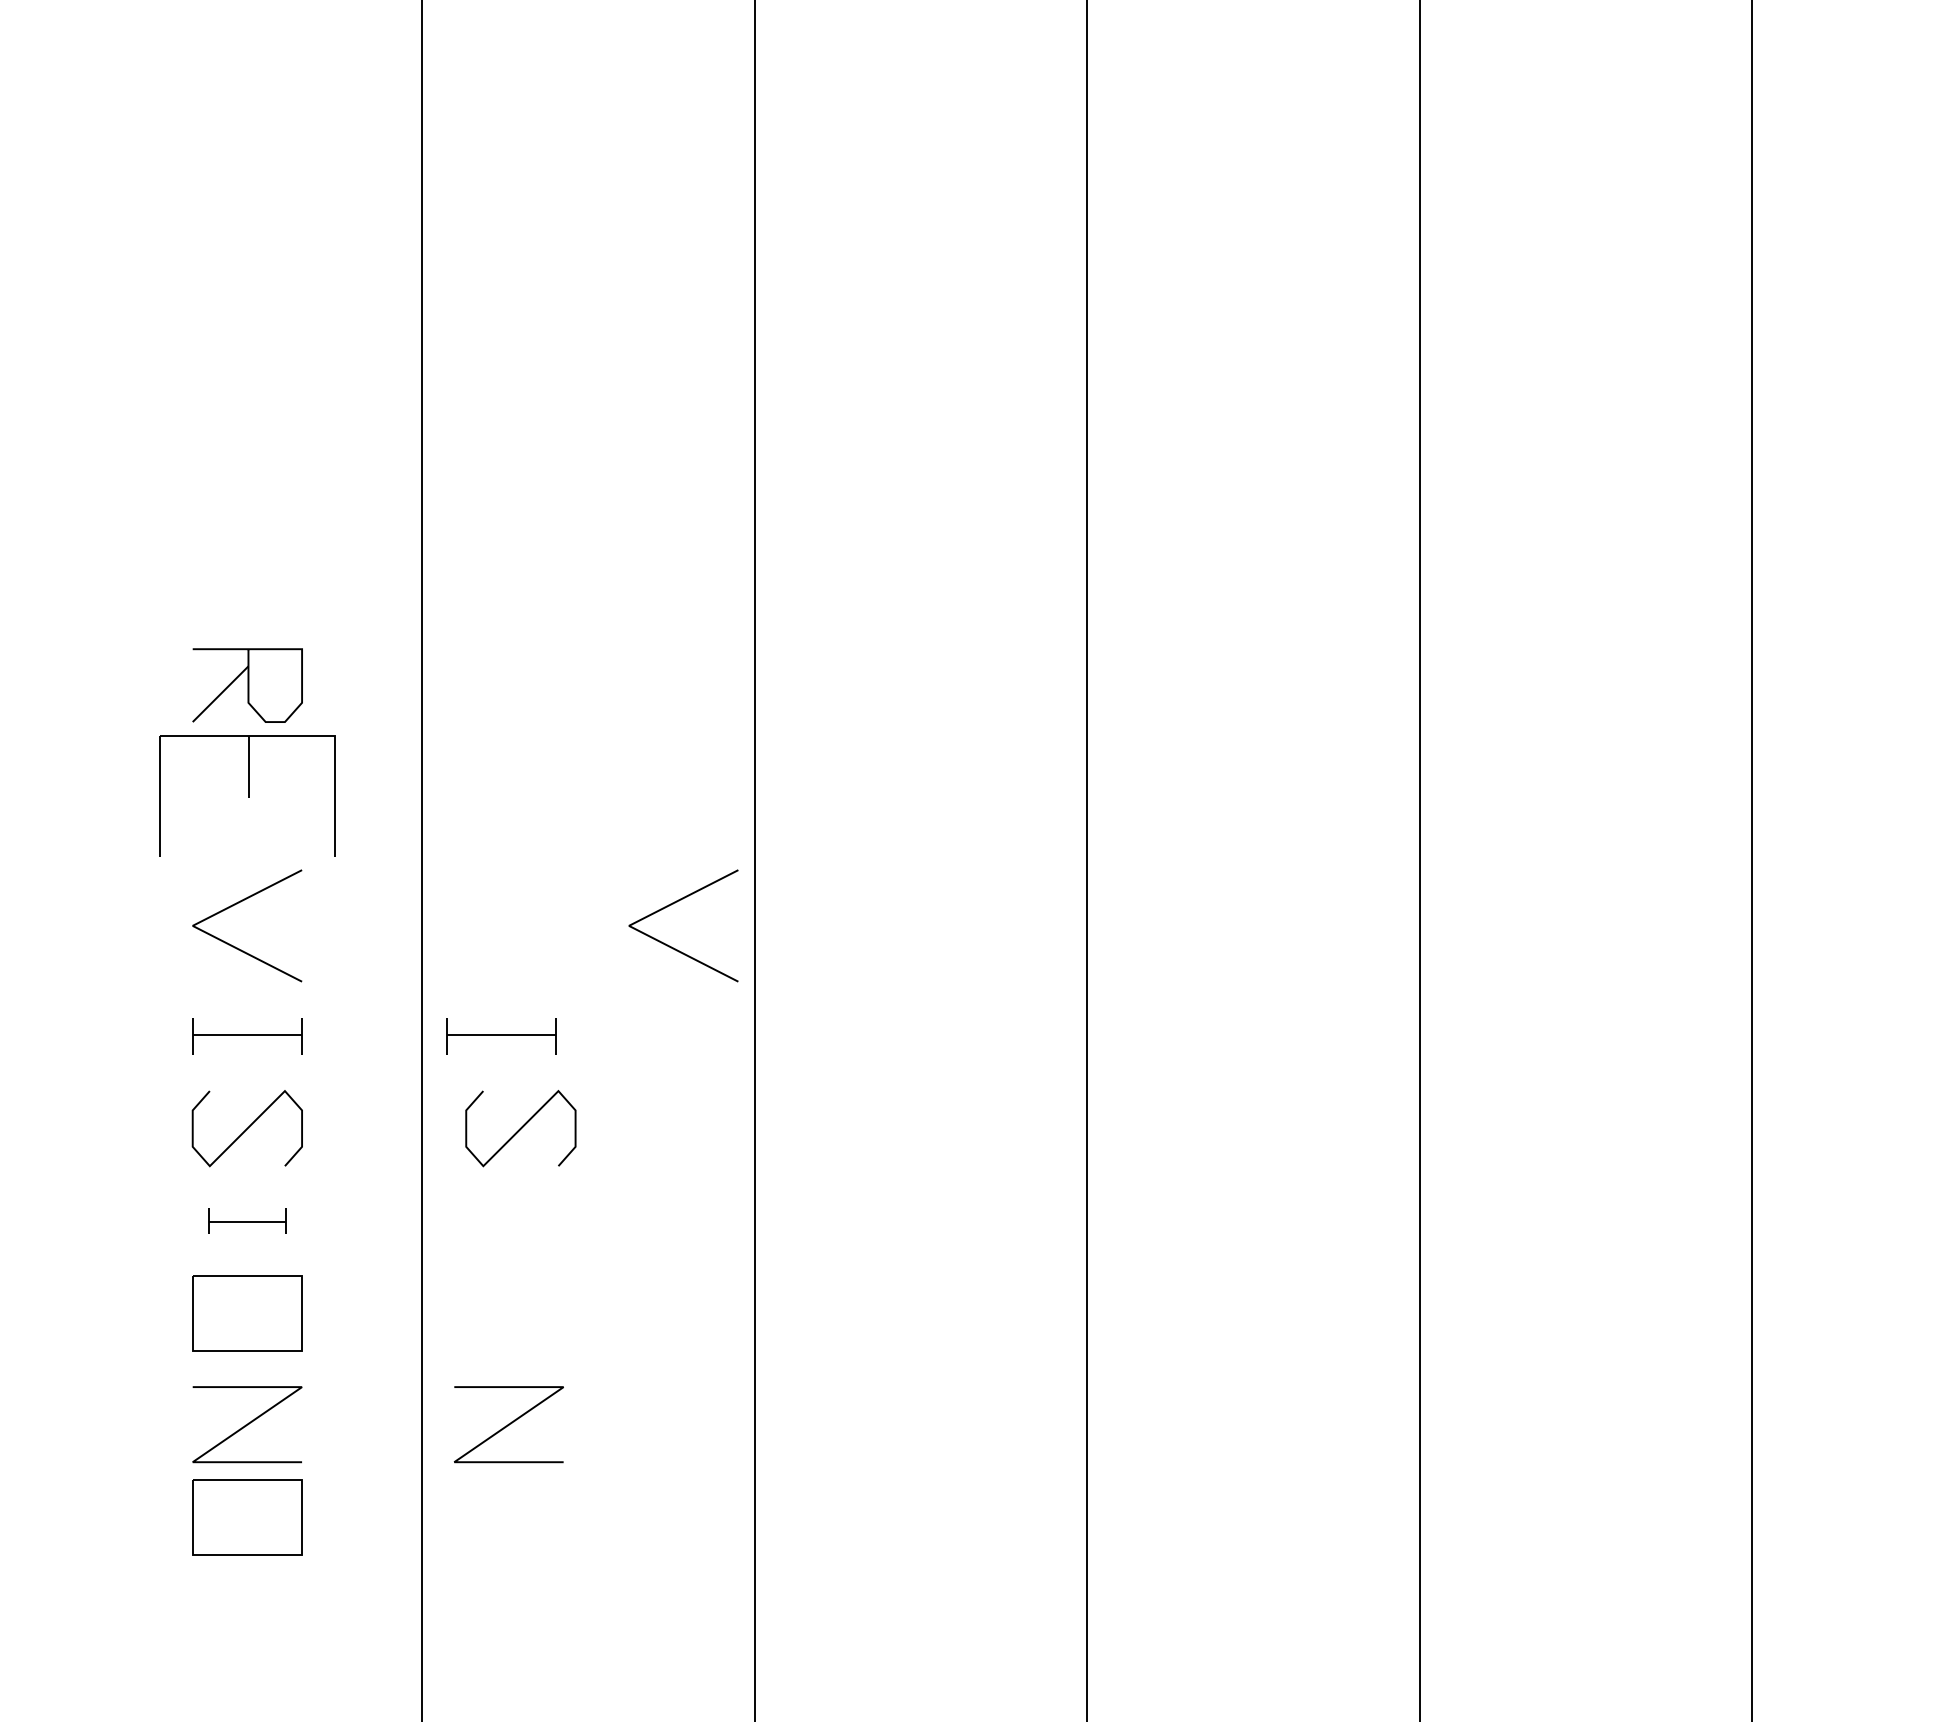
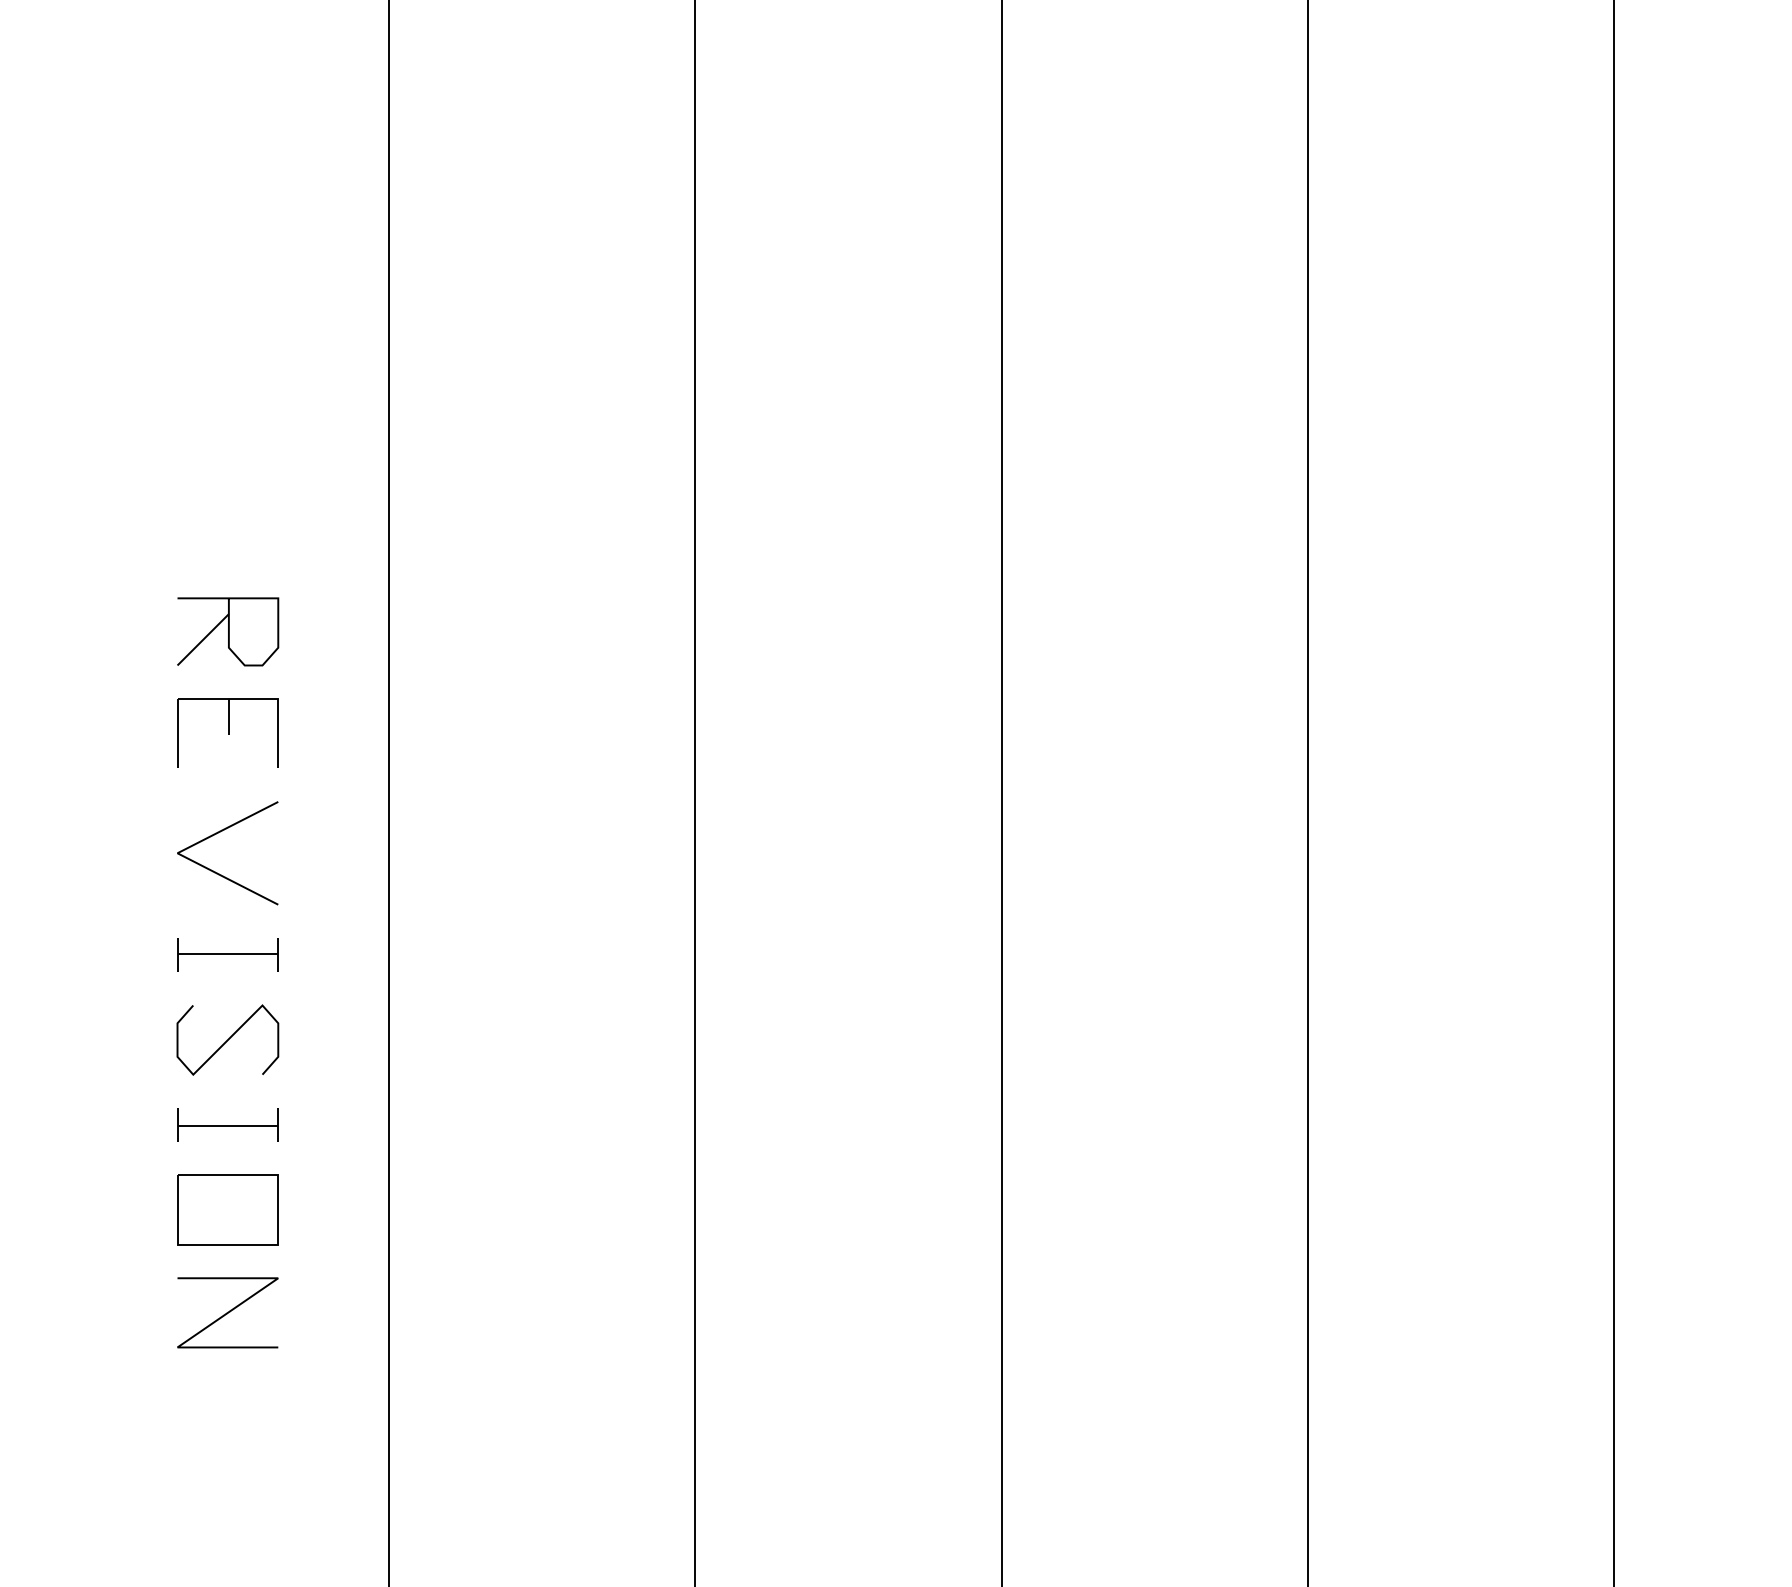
part: (246, 794) -> (227, 732), size x0.62
line: (672, 946) -> (619, 872), removed
part: (500, 1035) -> (461, 954), removed
curve: (520, 1127) -> (479, 1039), removed
part: (246, 1220) -> (227, 1124), size x1.43
line: (508, 1424) -> (468, 1312), removed
part: (246, 1516) -> (227, 1397), removed

